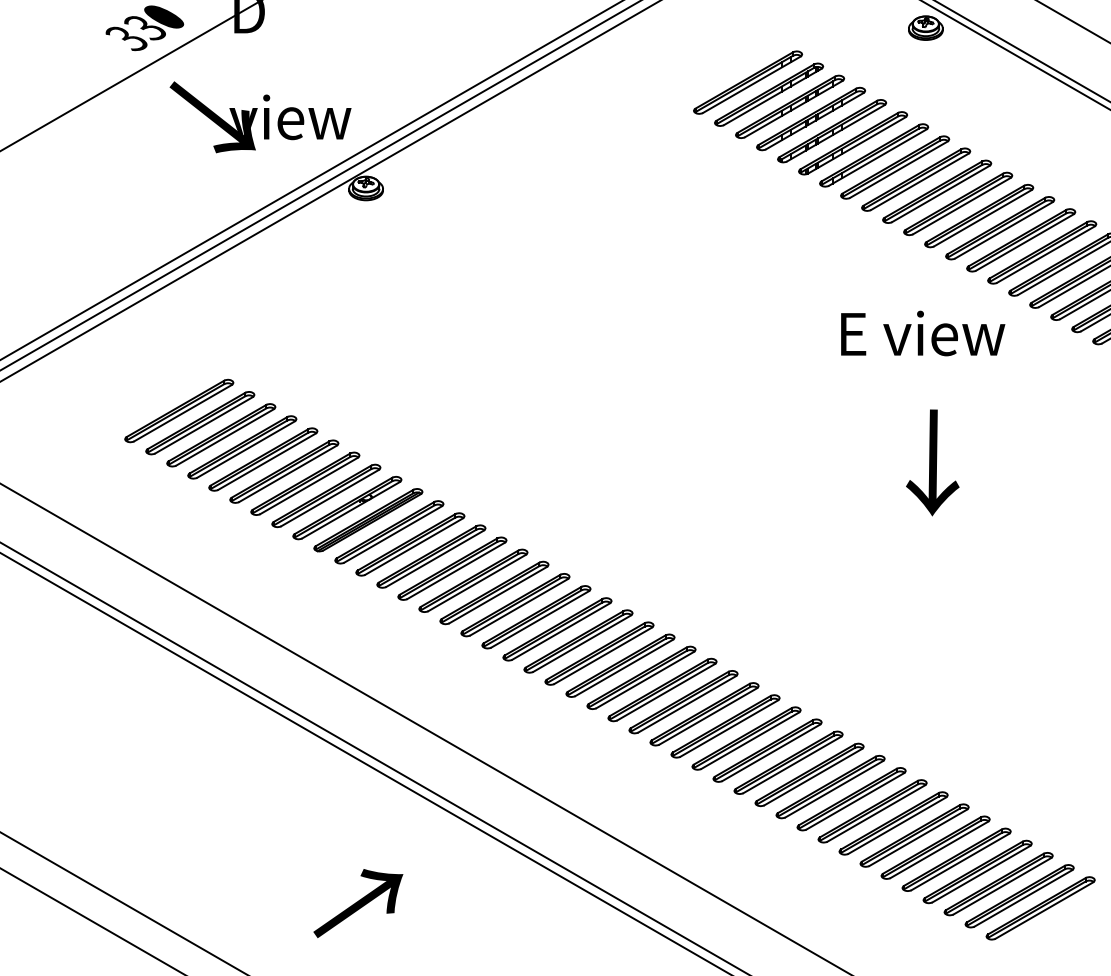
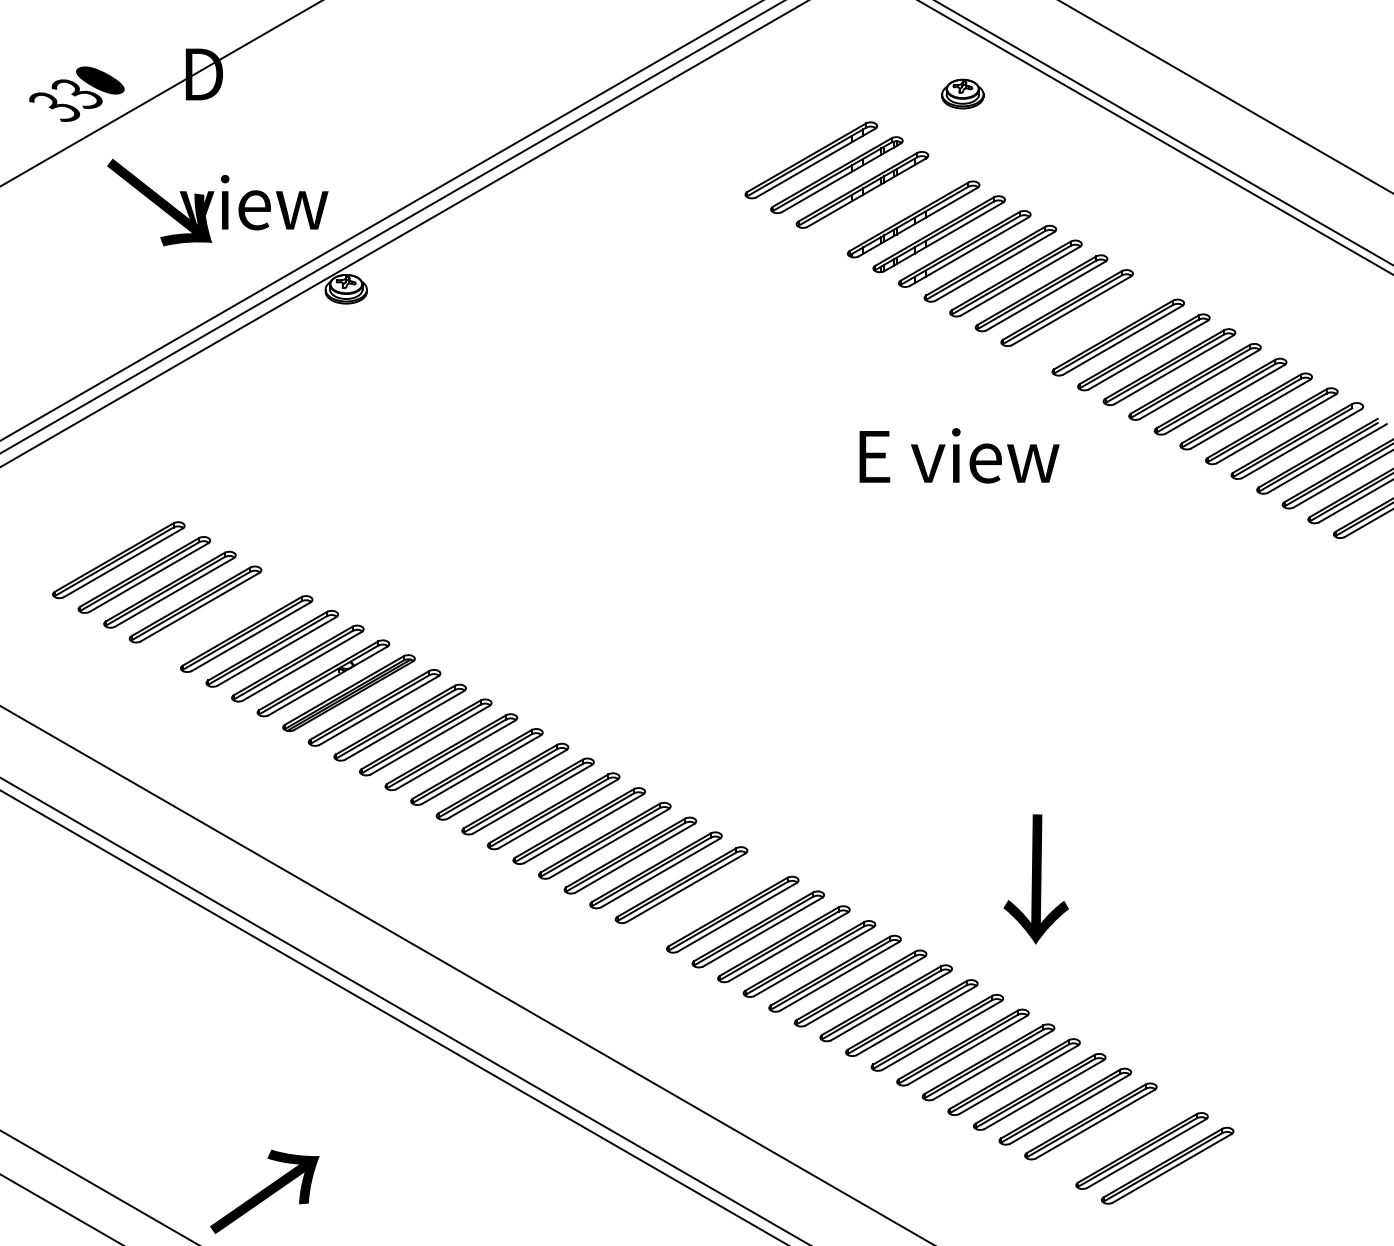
part: (925, 27) -> (962, 93), moved
part: (810, 118) -> (887, 204), removed
part: (978, 215) -> (1092, 322), removed
text: (923, 333) -> (959, 455), moved
part: (262, 459) -> (220, 619), removed
text: (932, 463) -> (1035, 879), moved
part: (661, 689) -> (706, 899), removed
part: (998, 884) -> (1116, 1136), removed
text: (358, 903) -> (264, 1191), moved

